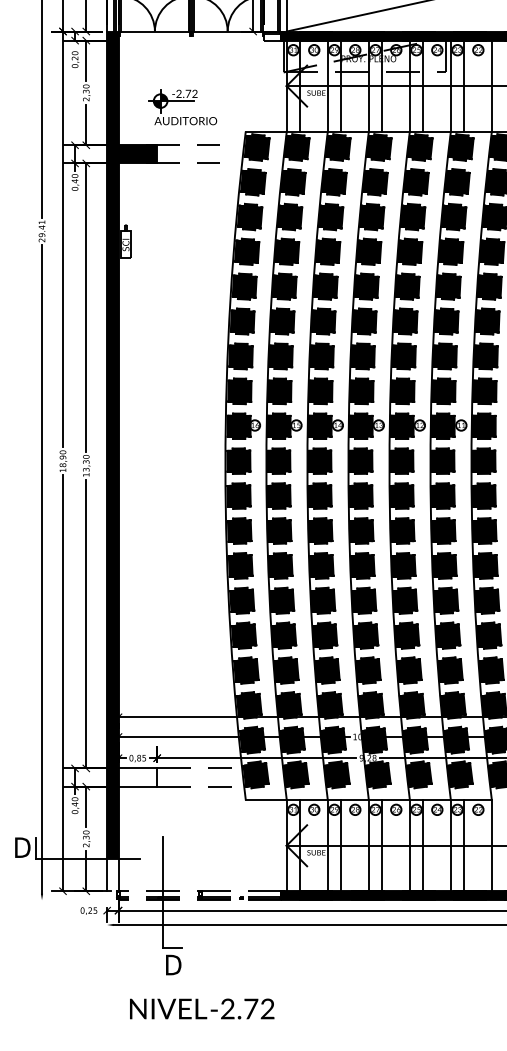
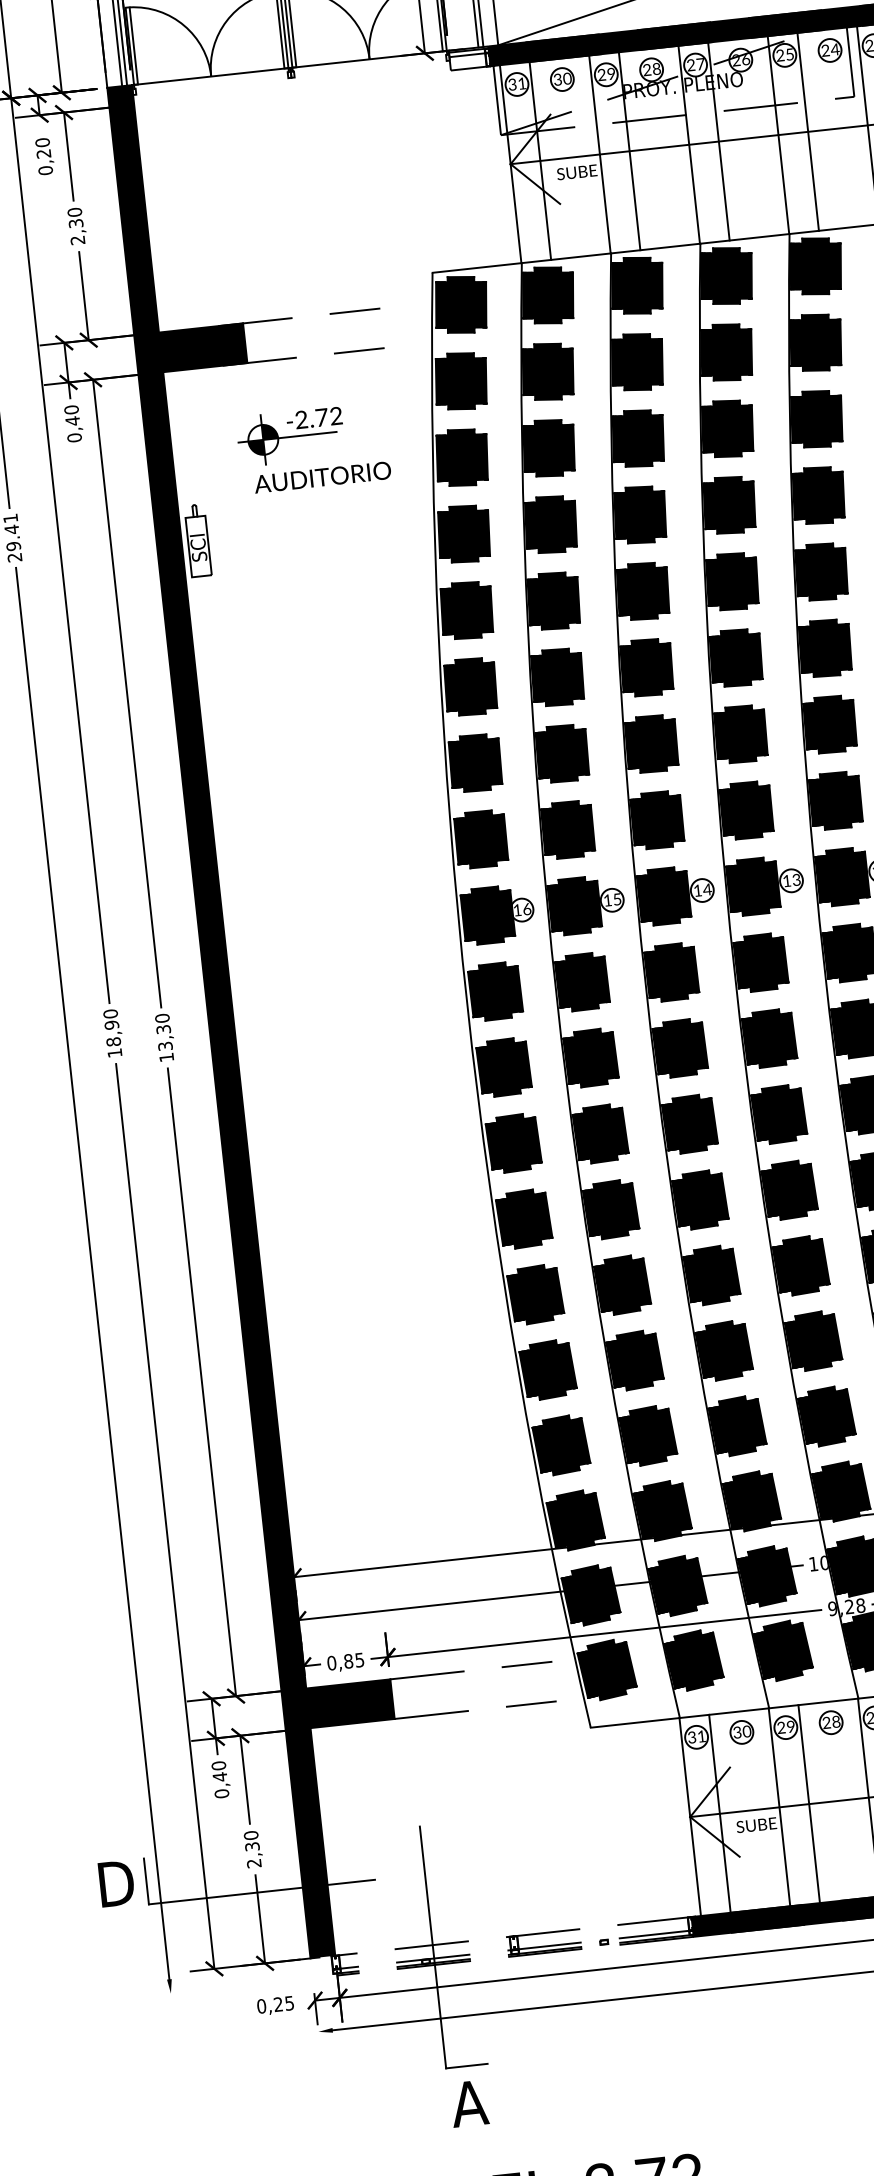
part: (182, 107) -> (312, 448), moved
fill: (137, 777) -> (349, 1703), added
fill: (112, 874) -> (318, 1920), added
text: (172, 964) -> (469, 2102), D -> A

